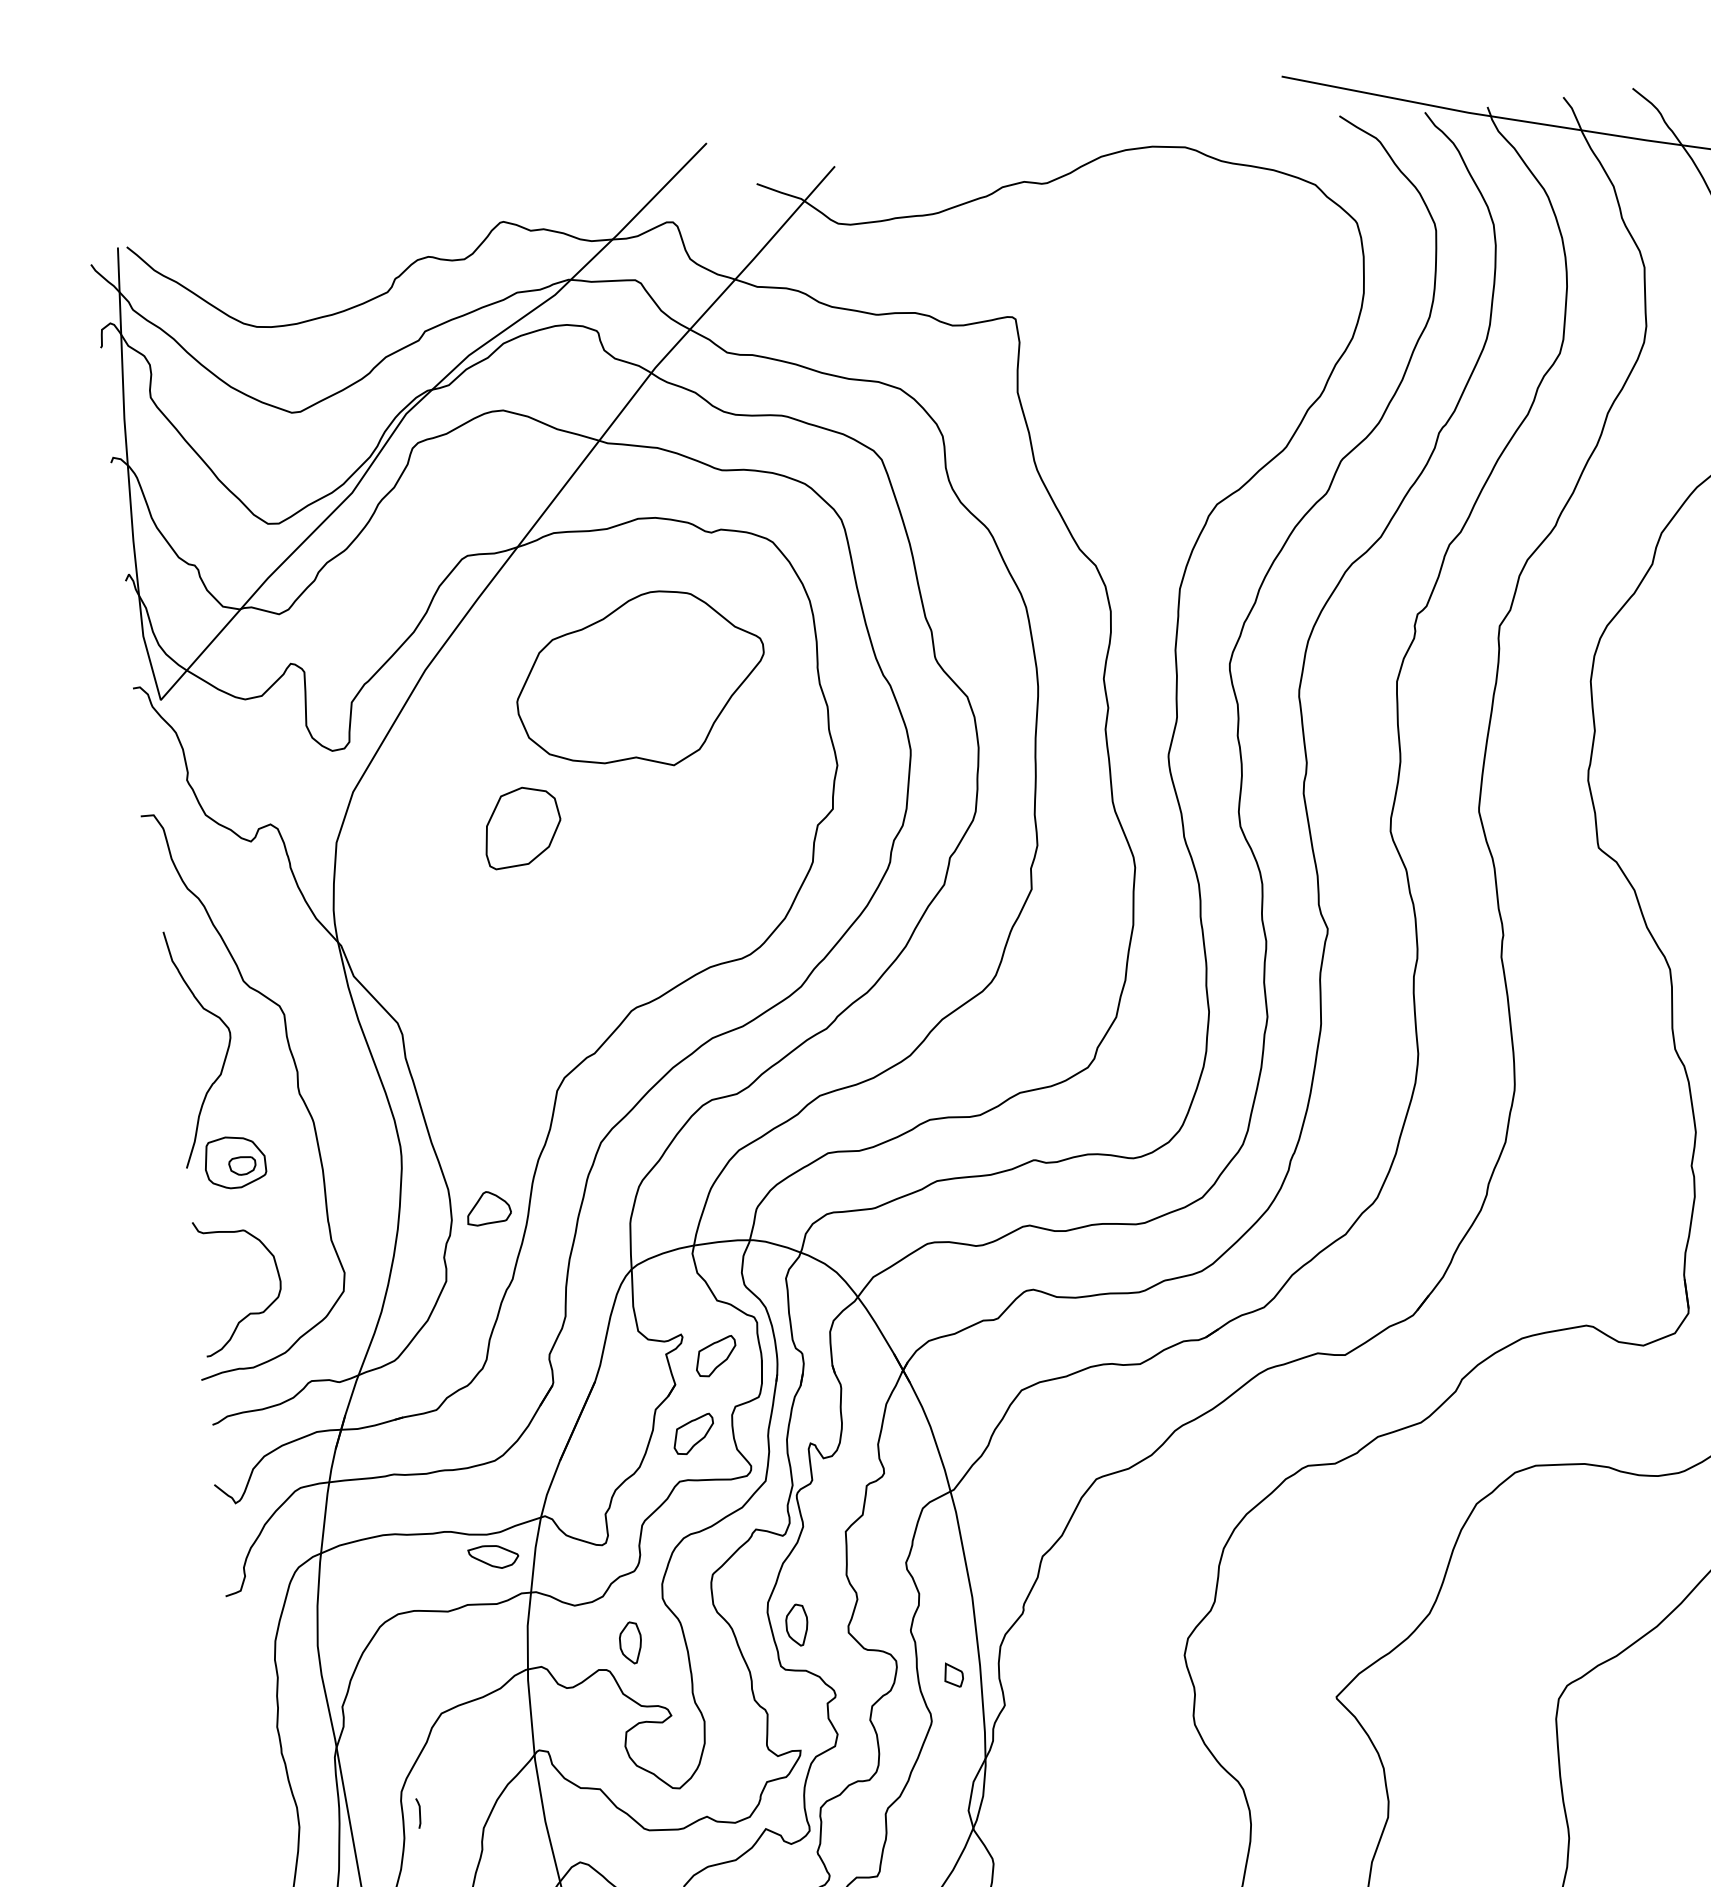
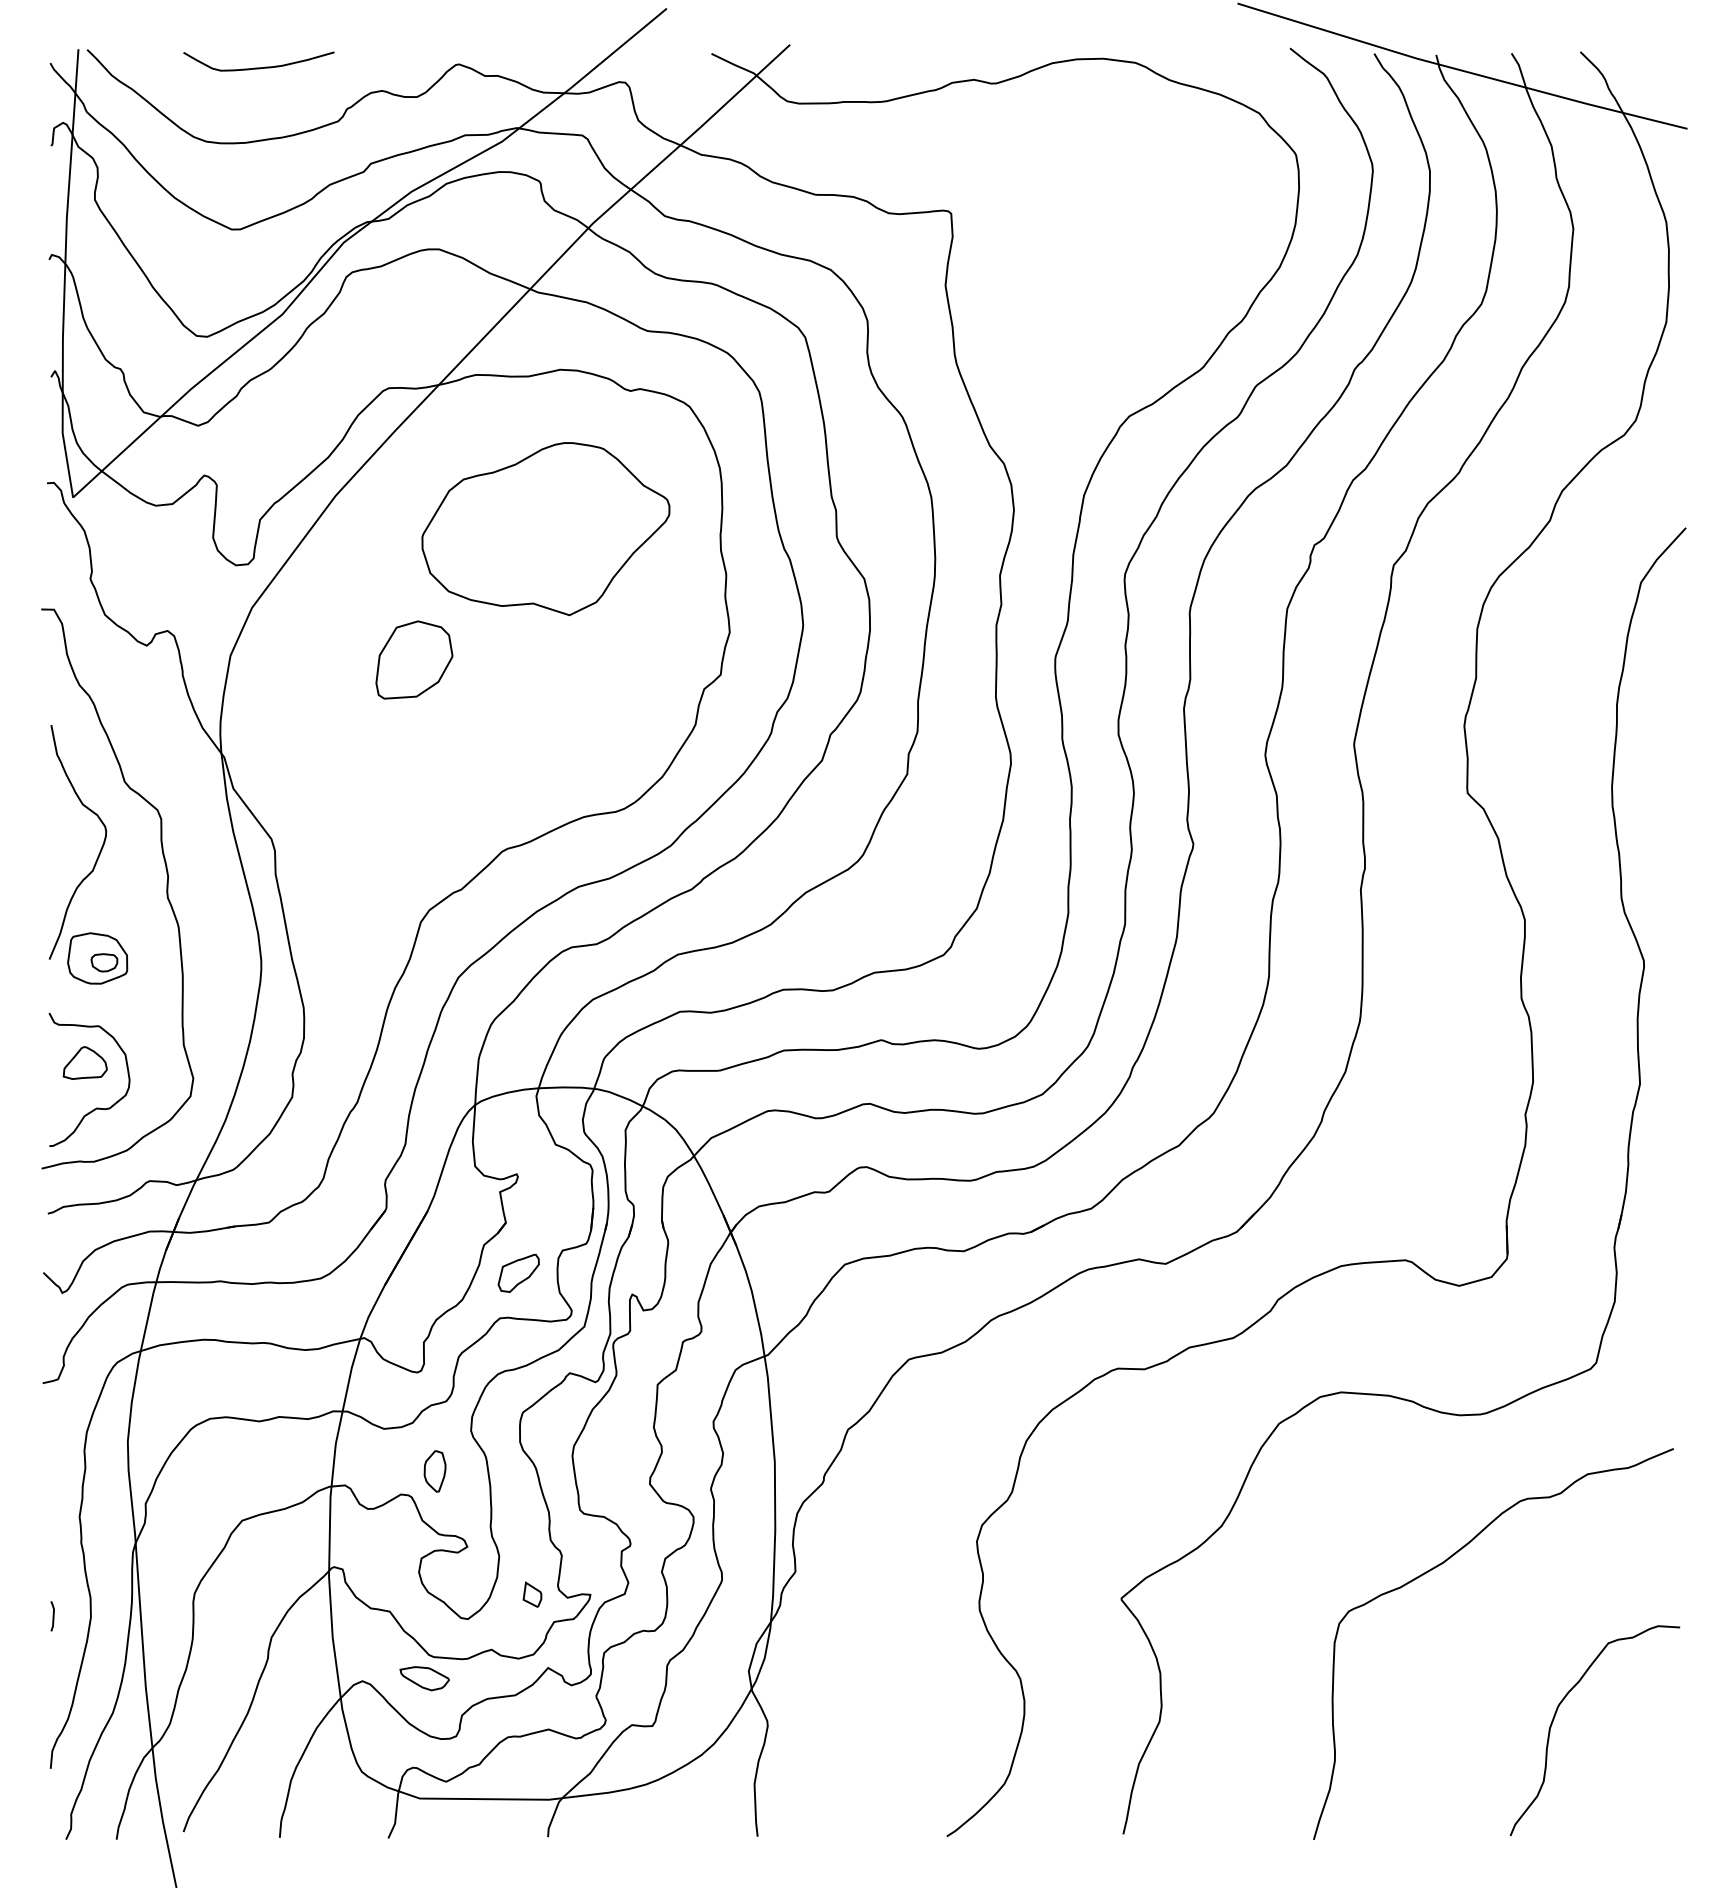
curve: (301, 246) -> (258, 67), added
part: (487, 1207) -> (84, 1062), moved
part: (715, 1355) -> (548, 1198), removed
part: (493, 1556) -> (424, 1678), moved
part: (796, 1625) -> (599, 1471), removed
part: (953, 1674) -> (532, 1594), moved
line: (418, 1813) -> (52, 1616), moved

